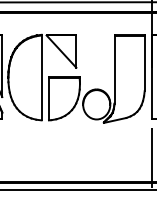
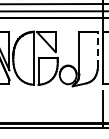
line: (145, 62) -> (98, 48), solid -> dashed

